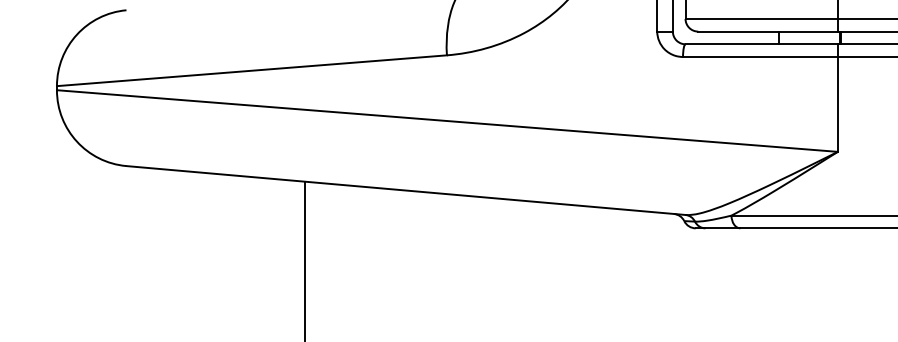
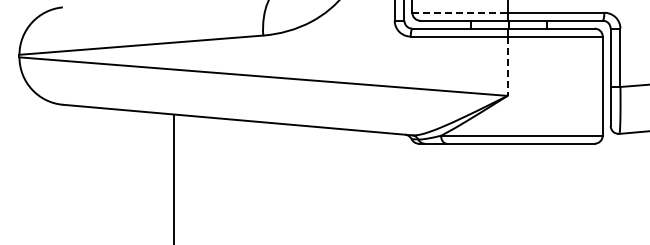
line: (760, 18) -> (459, 12), solid -> dashed
line: (837, 104) -> (507, 66), solid -> dashed

